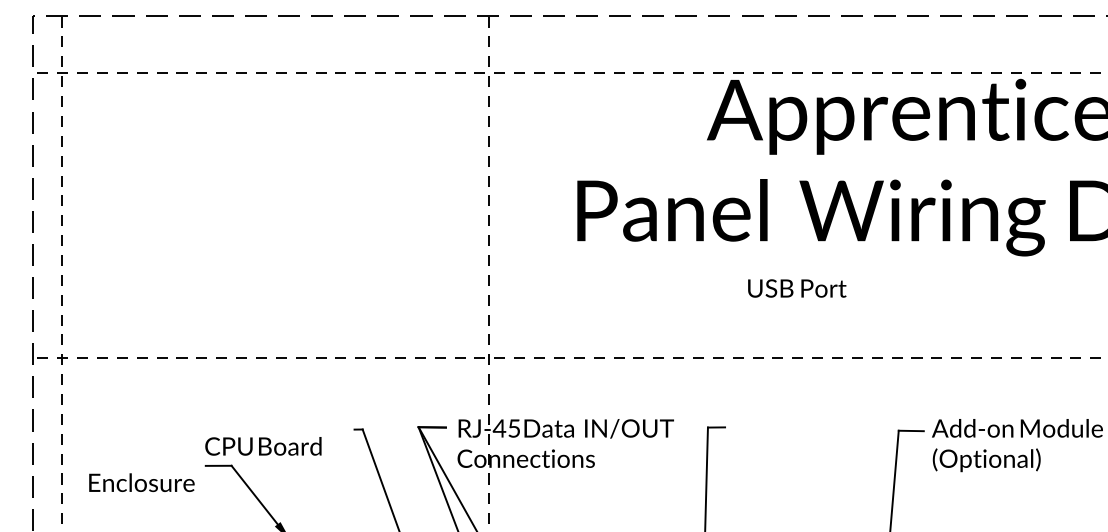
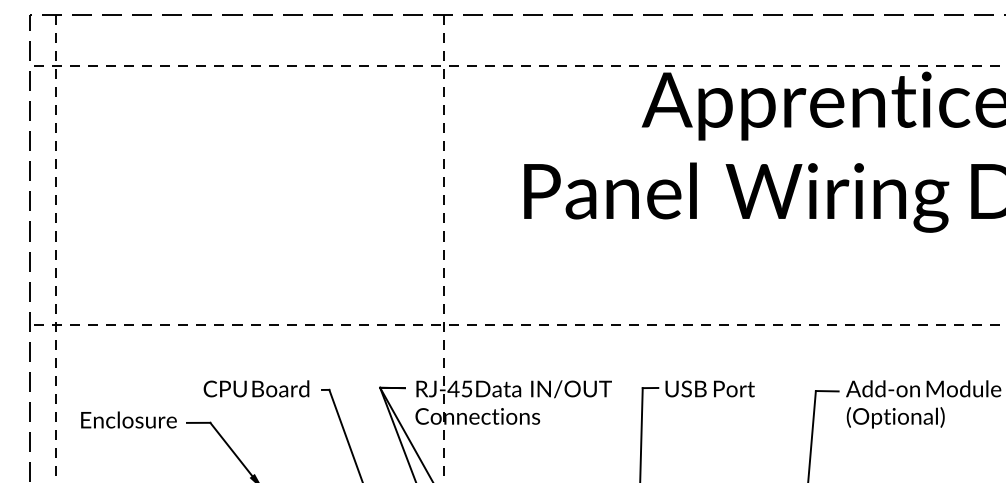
text: (797, 288) -> (710, 388), moved
text: (263, 446) -> (256, 388), moved
text: (141, 482) -> (128, 419), moved

